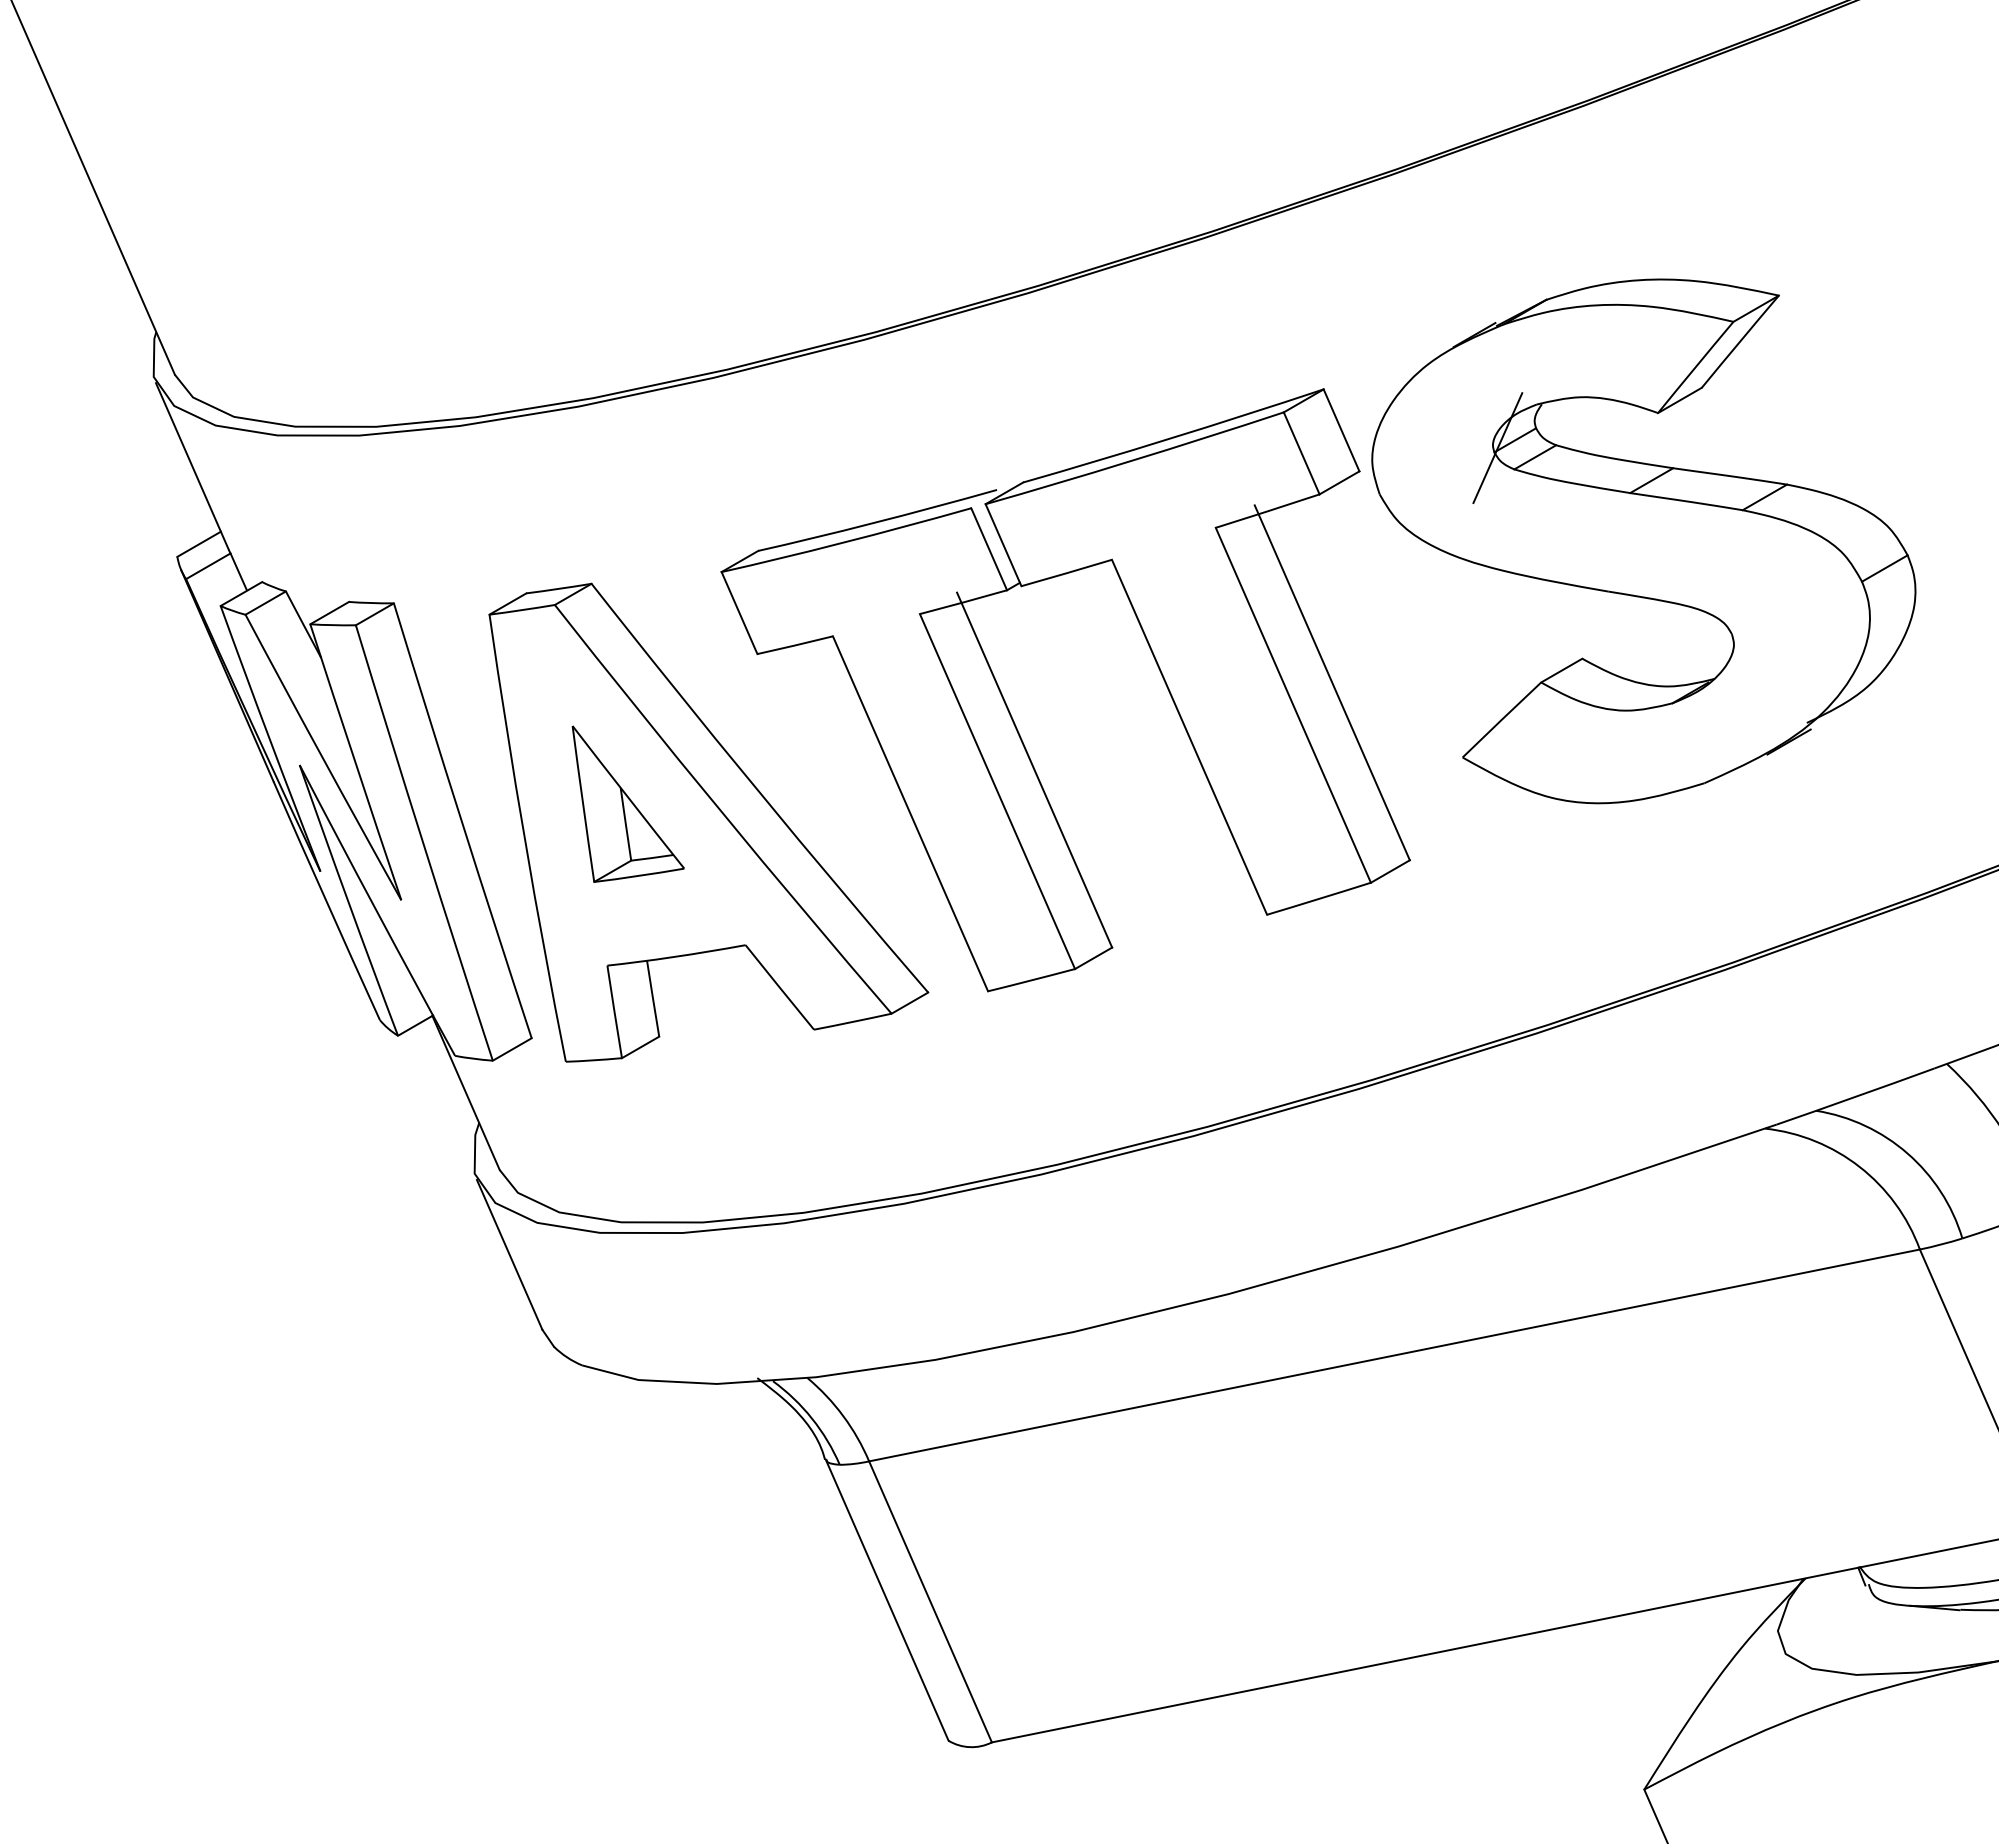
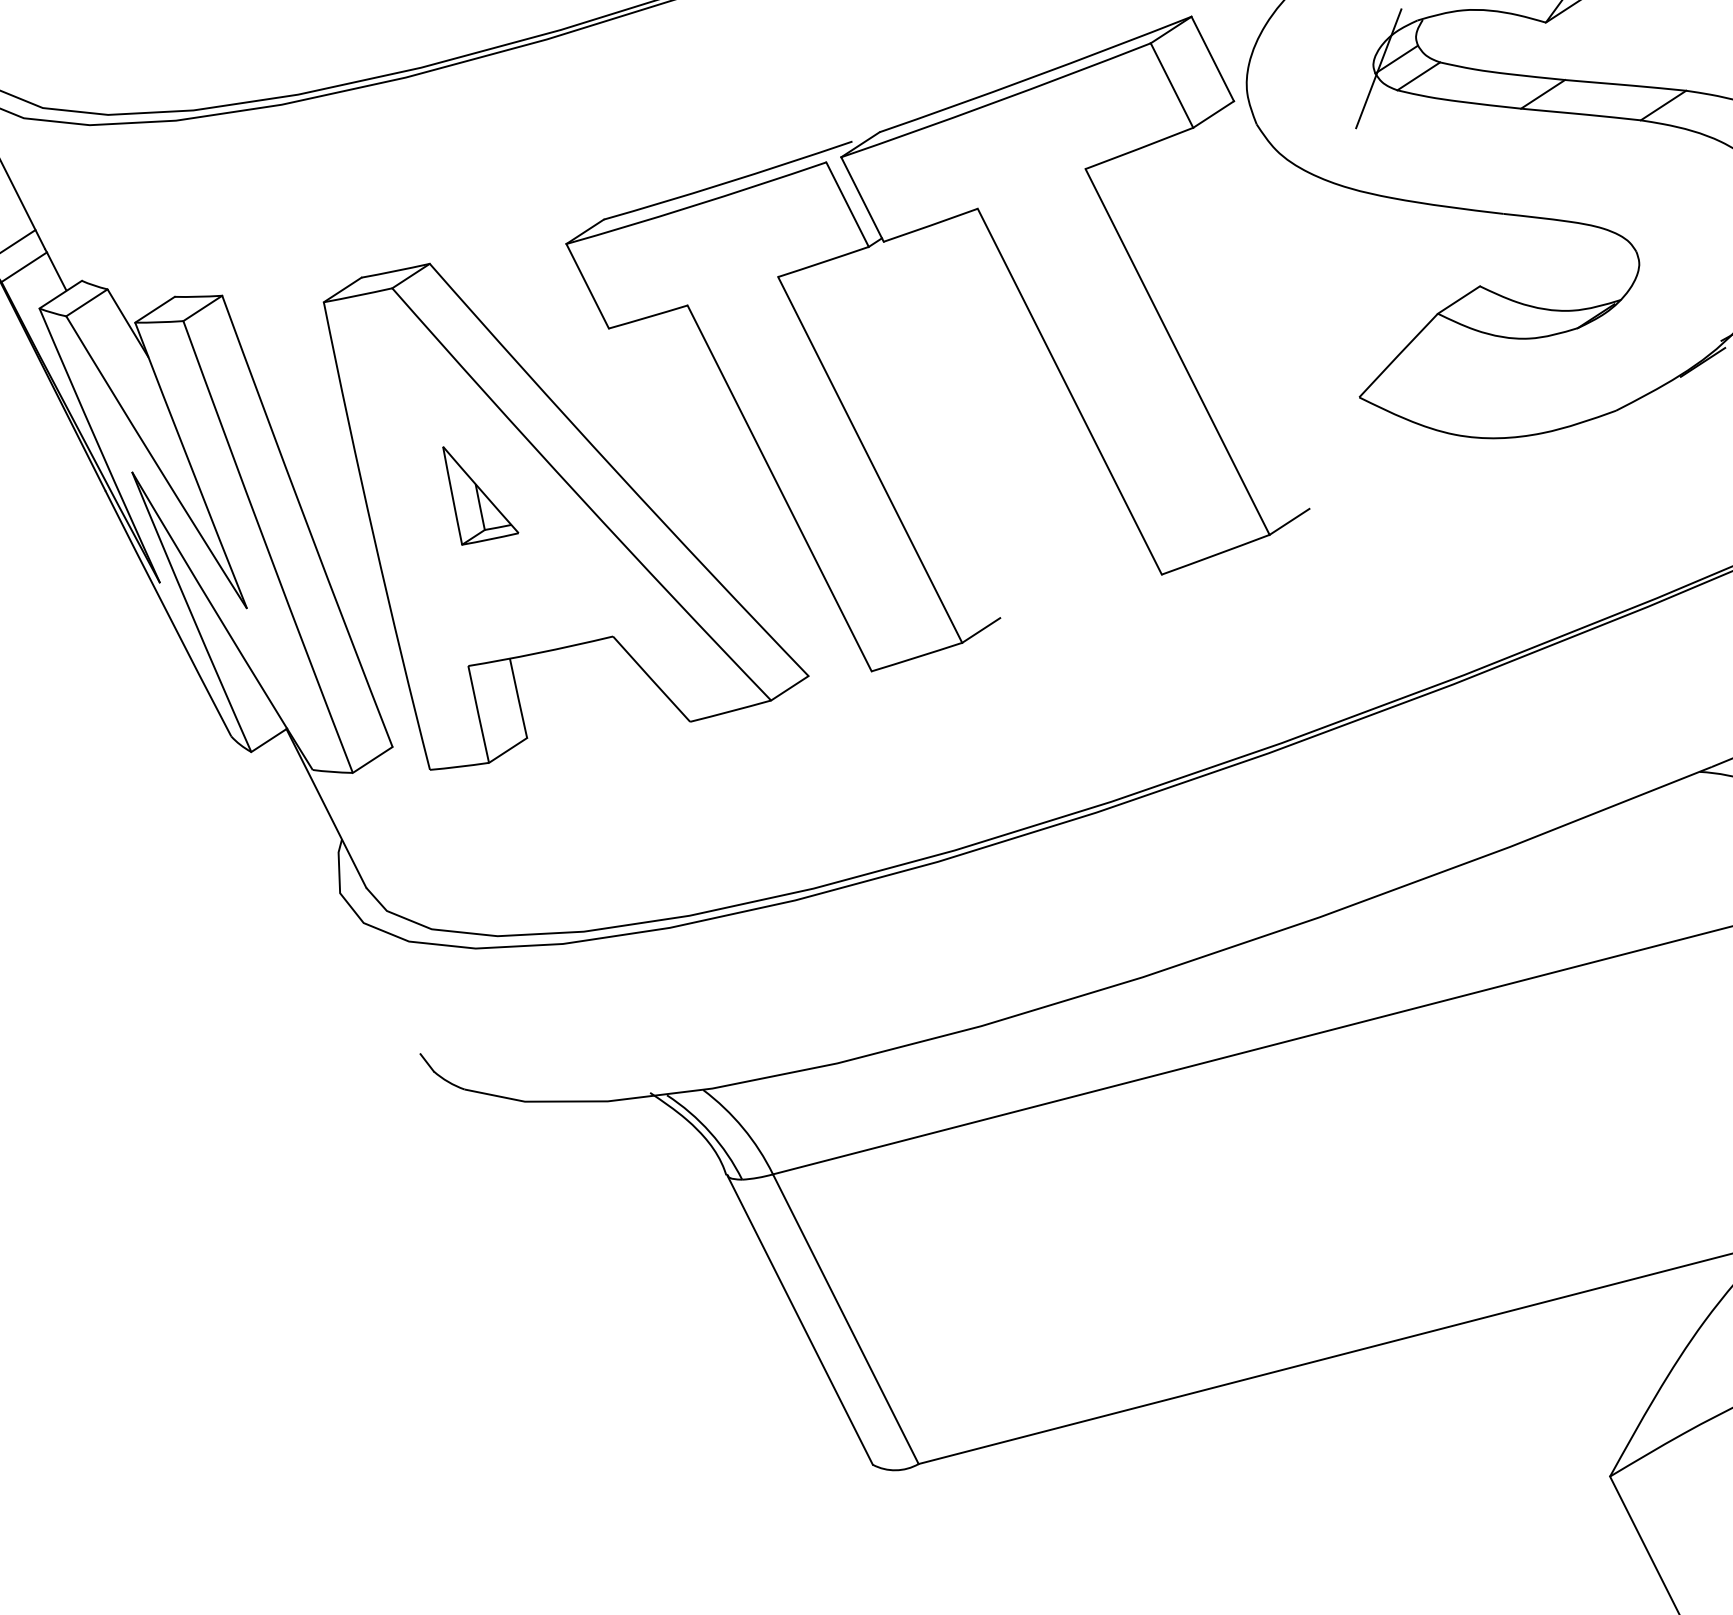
line: (1331, 682) -> (1216, 325), removed
line: (1034, 769) -> (908, 434), removed
part: (627, 803) -> (480, 493), size x0.6
line: (509, 1254) -> (381, 976), removed

